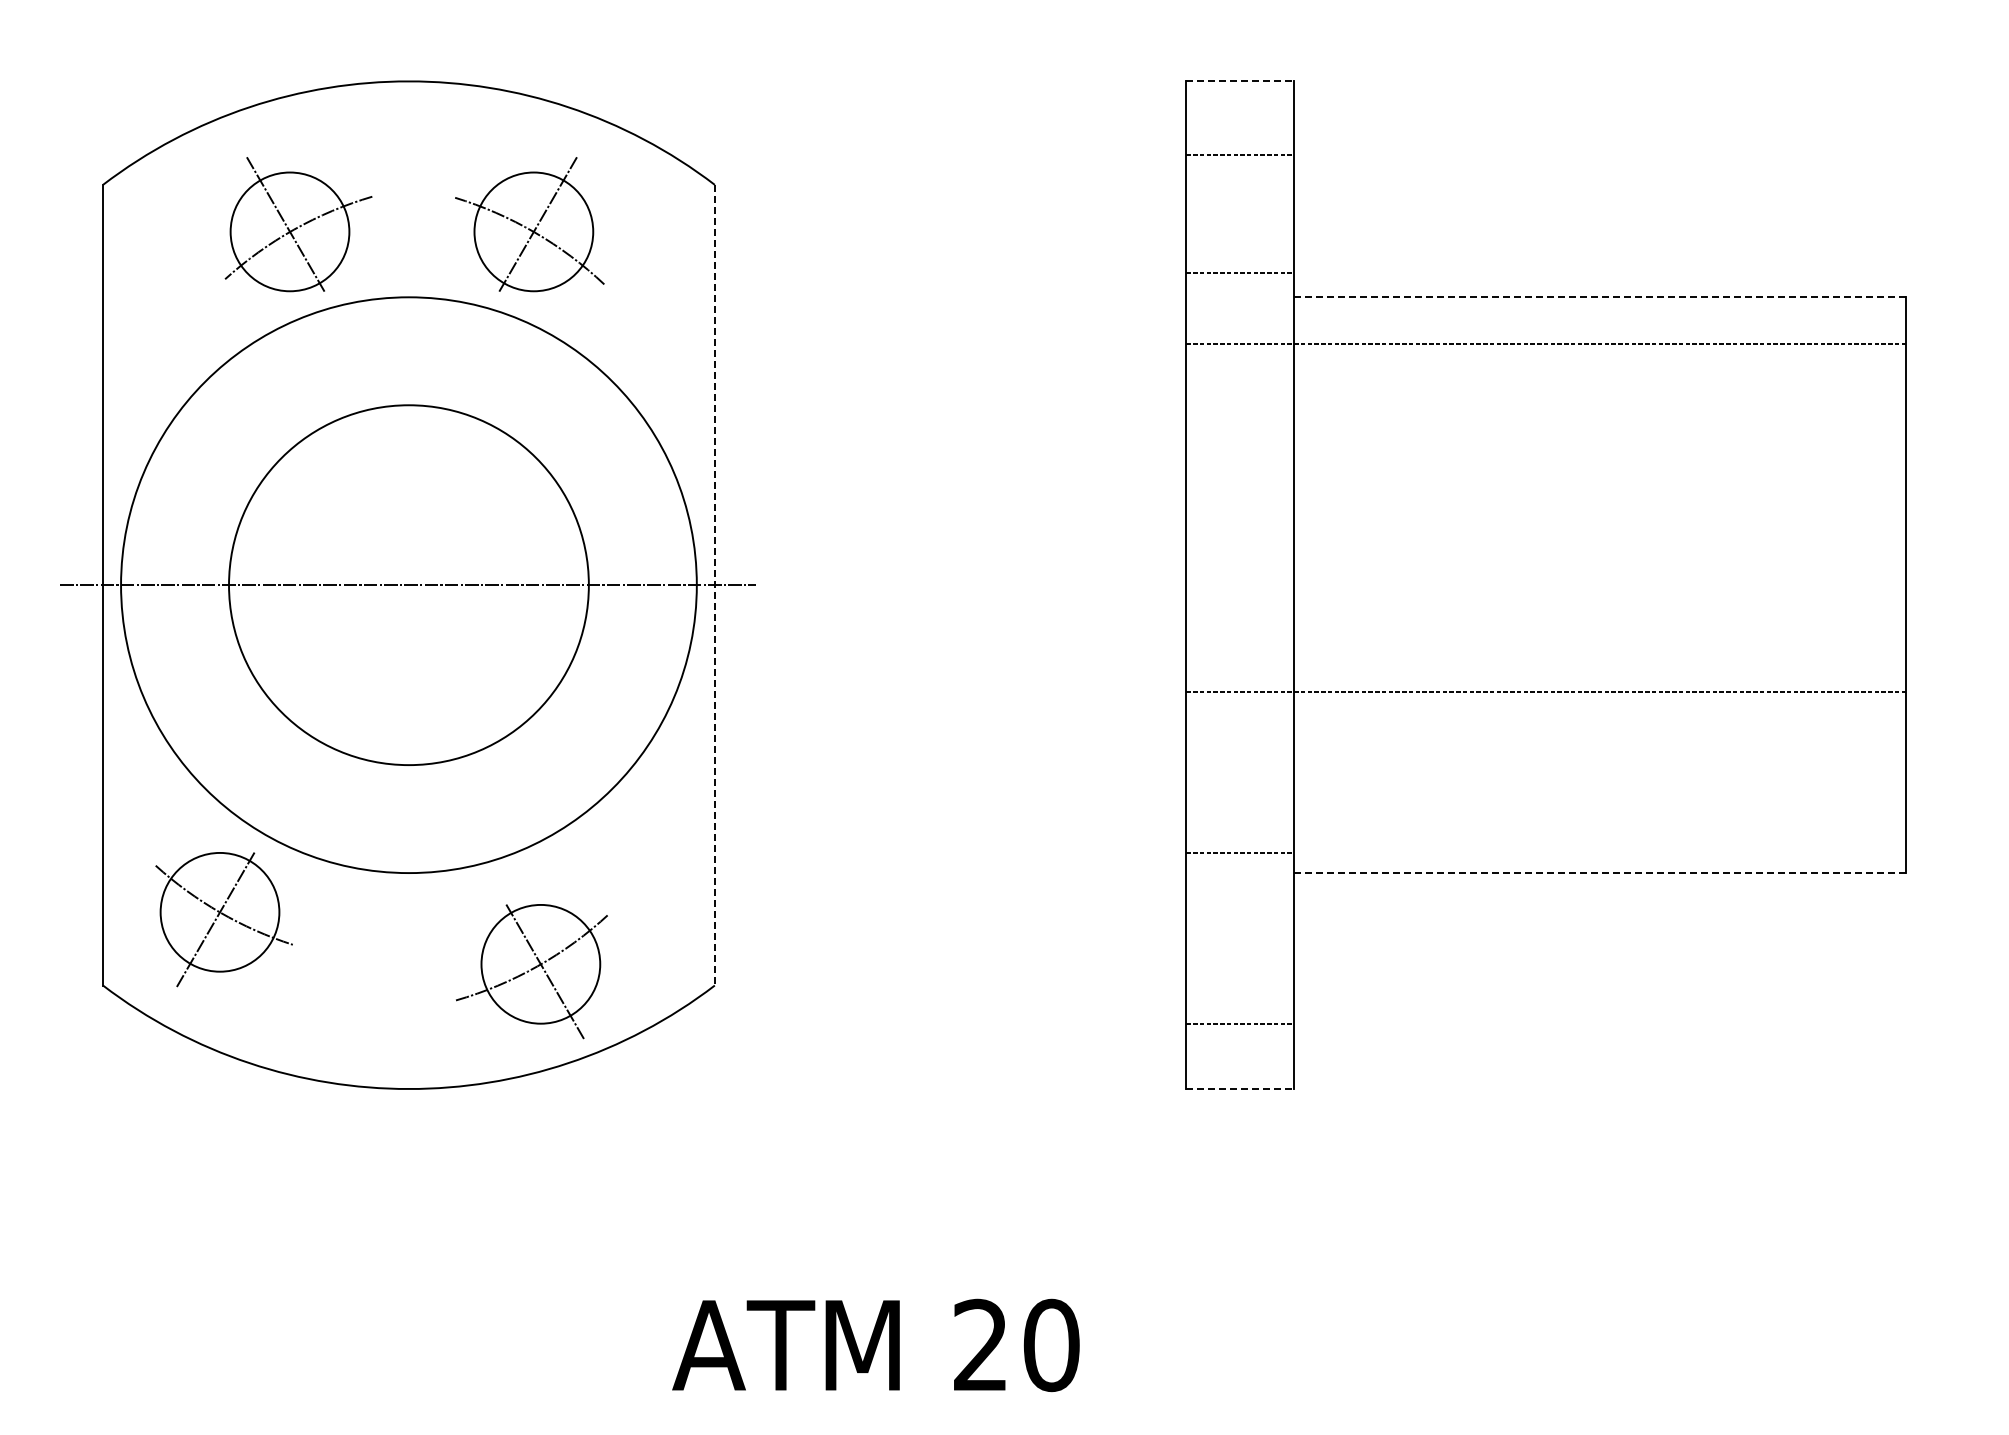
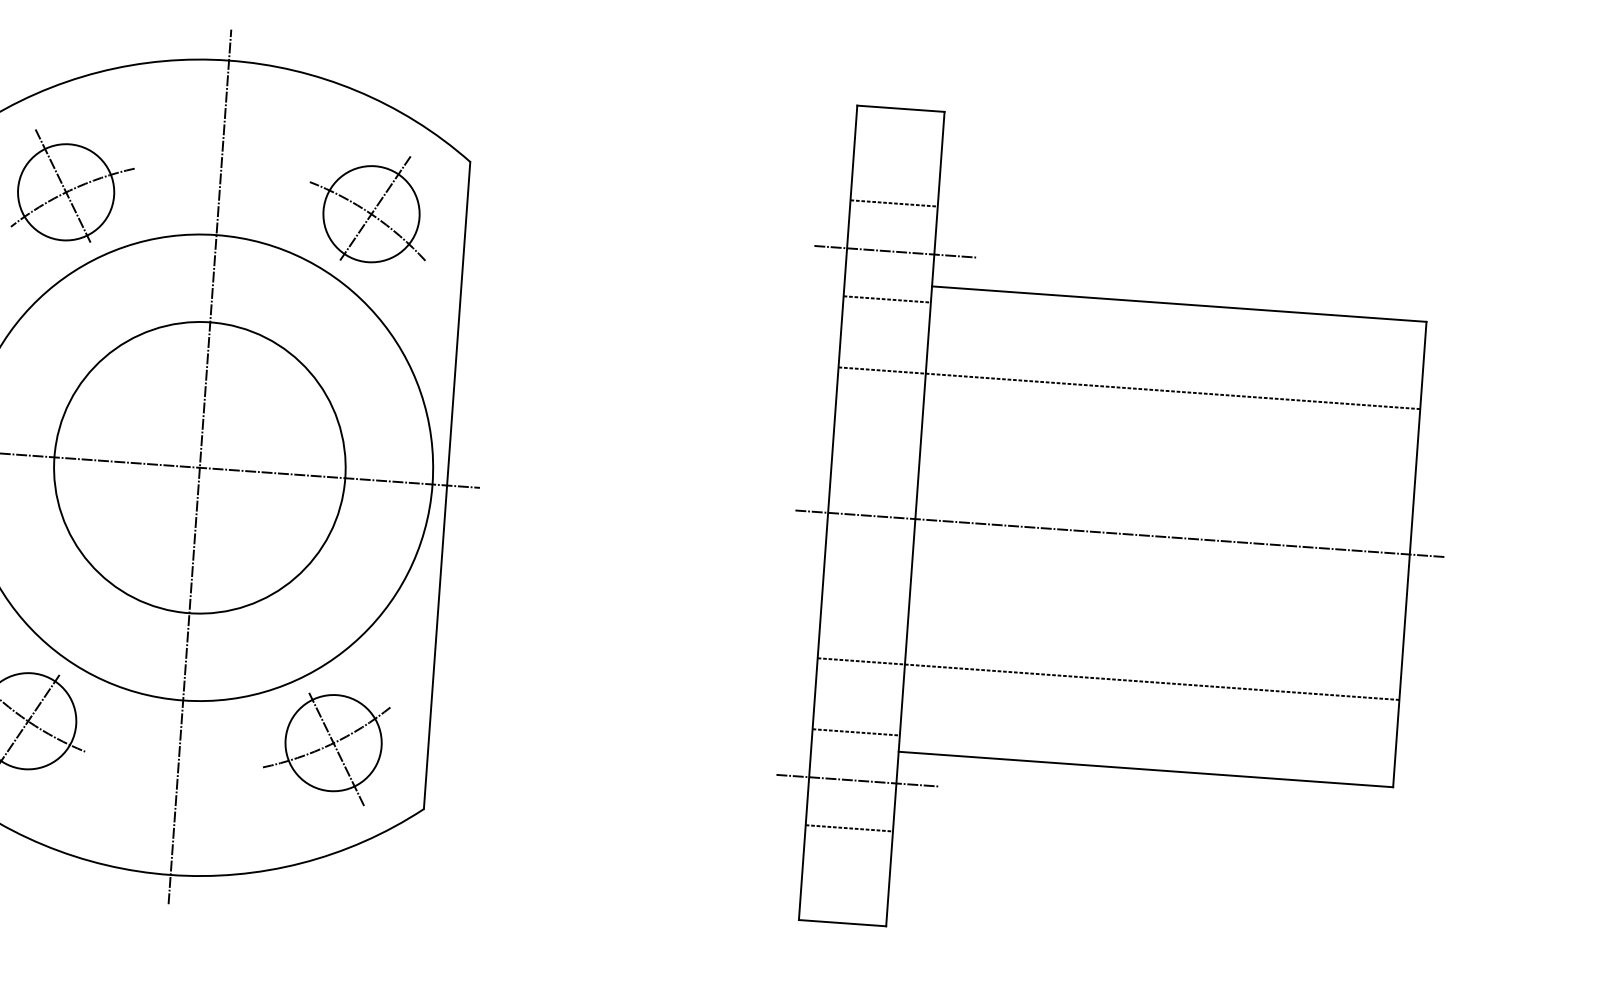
line: (1240, 81) -> (901, 108), dashed -> solid
line: (1240, 154) -> (894, 203), moved
part: (298, 224) -> (73, 186), moved
part: (529, 224) -> (368, 207), moved
line: (1246, 257) -> (895, 251), added
line: (1240, 273) -> (887, 299), moved
line: (1600, 297) -> (1179, 304), dashed -> solid
line: (1545, 344) -> (1128, 388), moved
line: (408, 584) -> (199, 467), added
line: (714, 585) -> (446, 485), dashed -> solid
line: (1547, 585) -> (1120, 534), added
line: (1545, 692) -> (1108, 679), moved
line: (1600, 873) -> (1146, 769), dashed -> solid
line: (1246, 912) -> (857, 780), added
part: (531, 971) -> (325, 748), moved
line: (1240, 1023) -> (849, 828), moved
line: (1240, 1089) -> (842, 923), dashed -> solid

